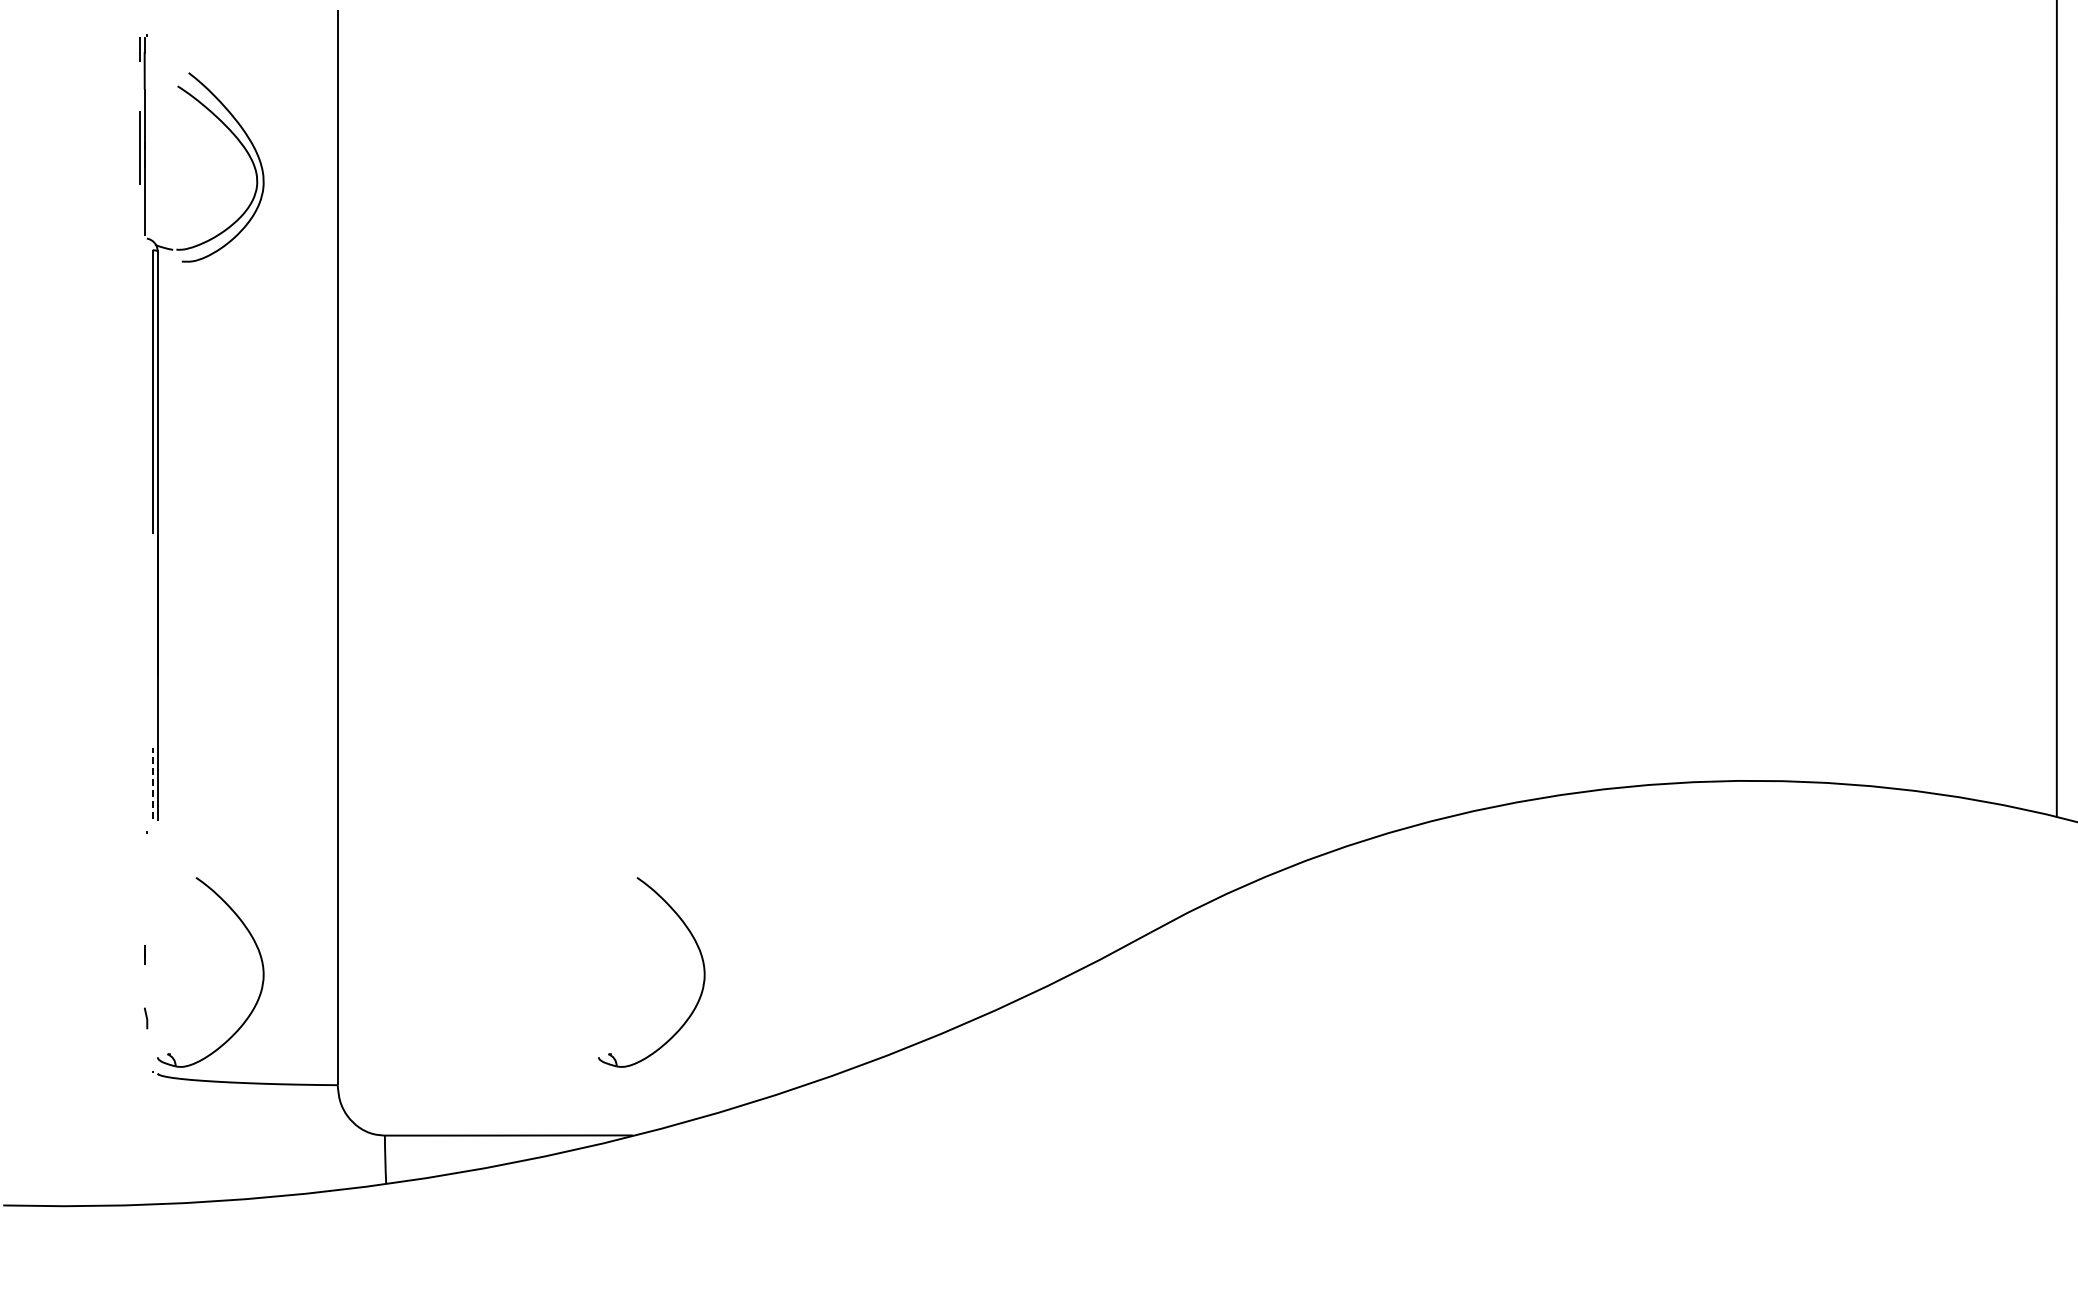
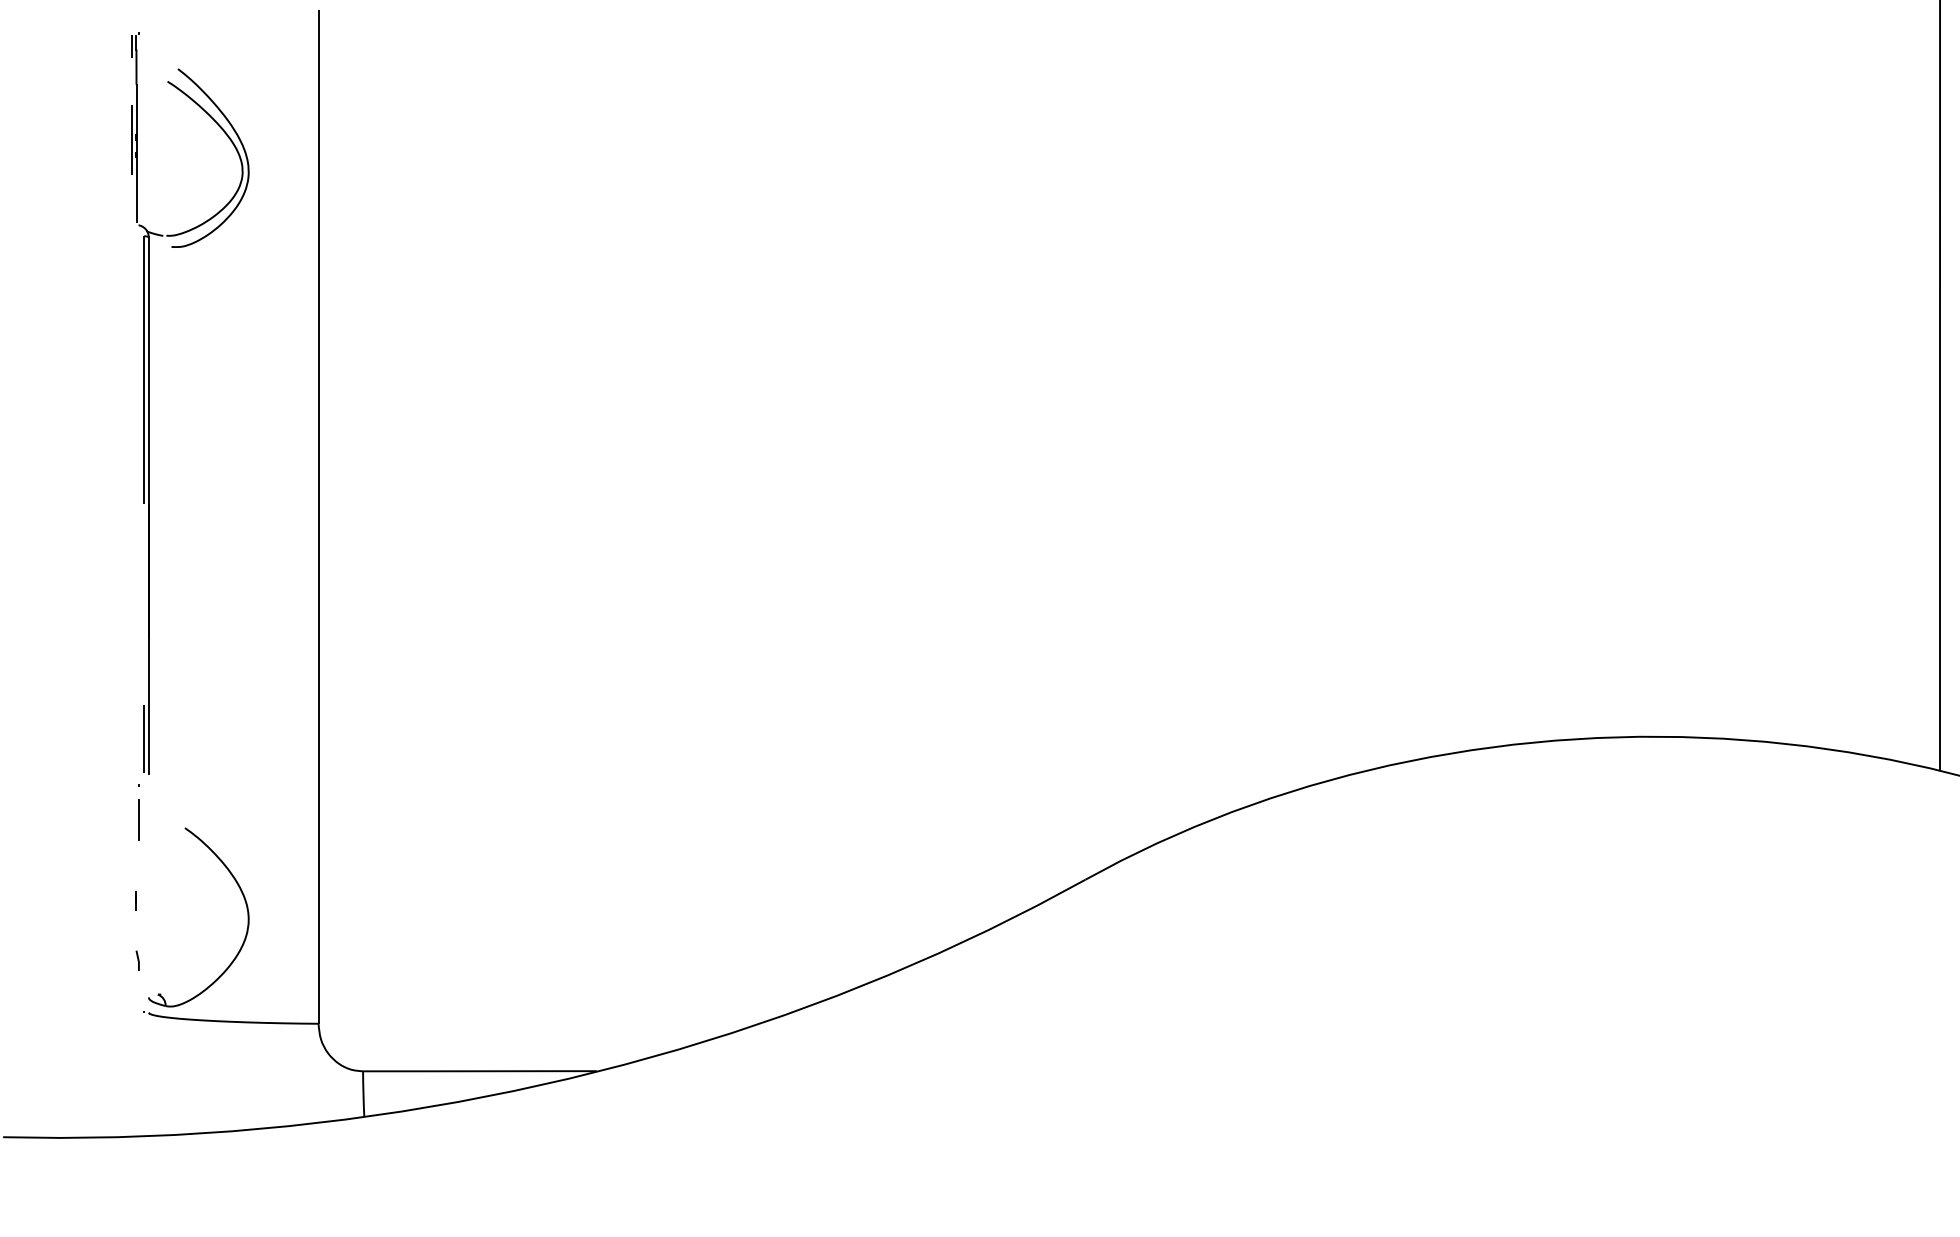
line: (152, 783) -> (143, 739), dashed -> solid
line: (147, 868) -> (139, 819), added
part: (702, 964) -> (662, 909), removed

